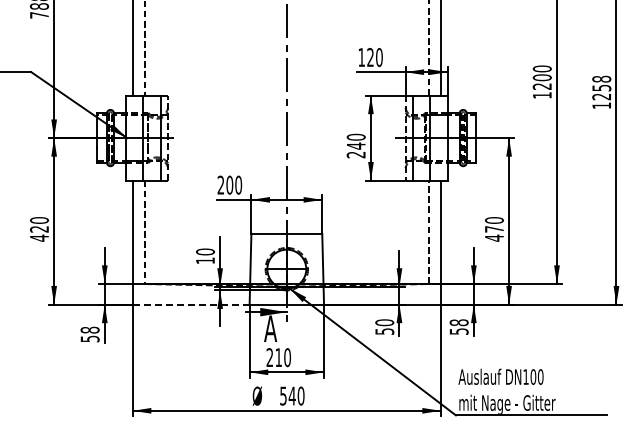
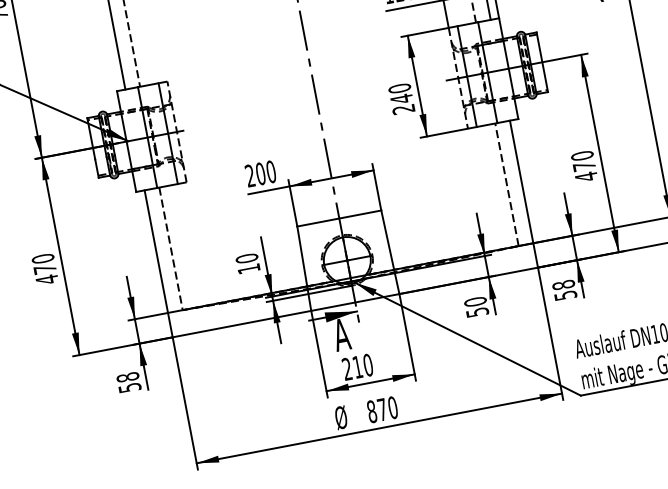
text: (39, 229) -> (45, 269), 420 -> 470
line: (190, 304) -> (241, 324), dashed -> solid
text: (287, 395) -> (376, 410), 540 -> 870

